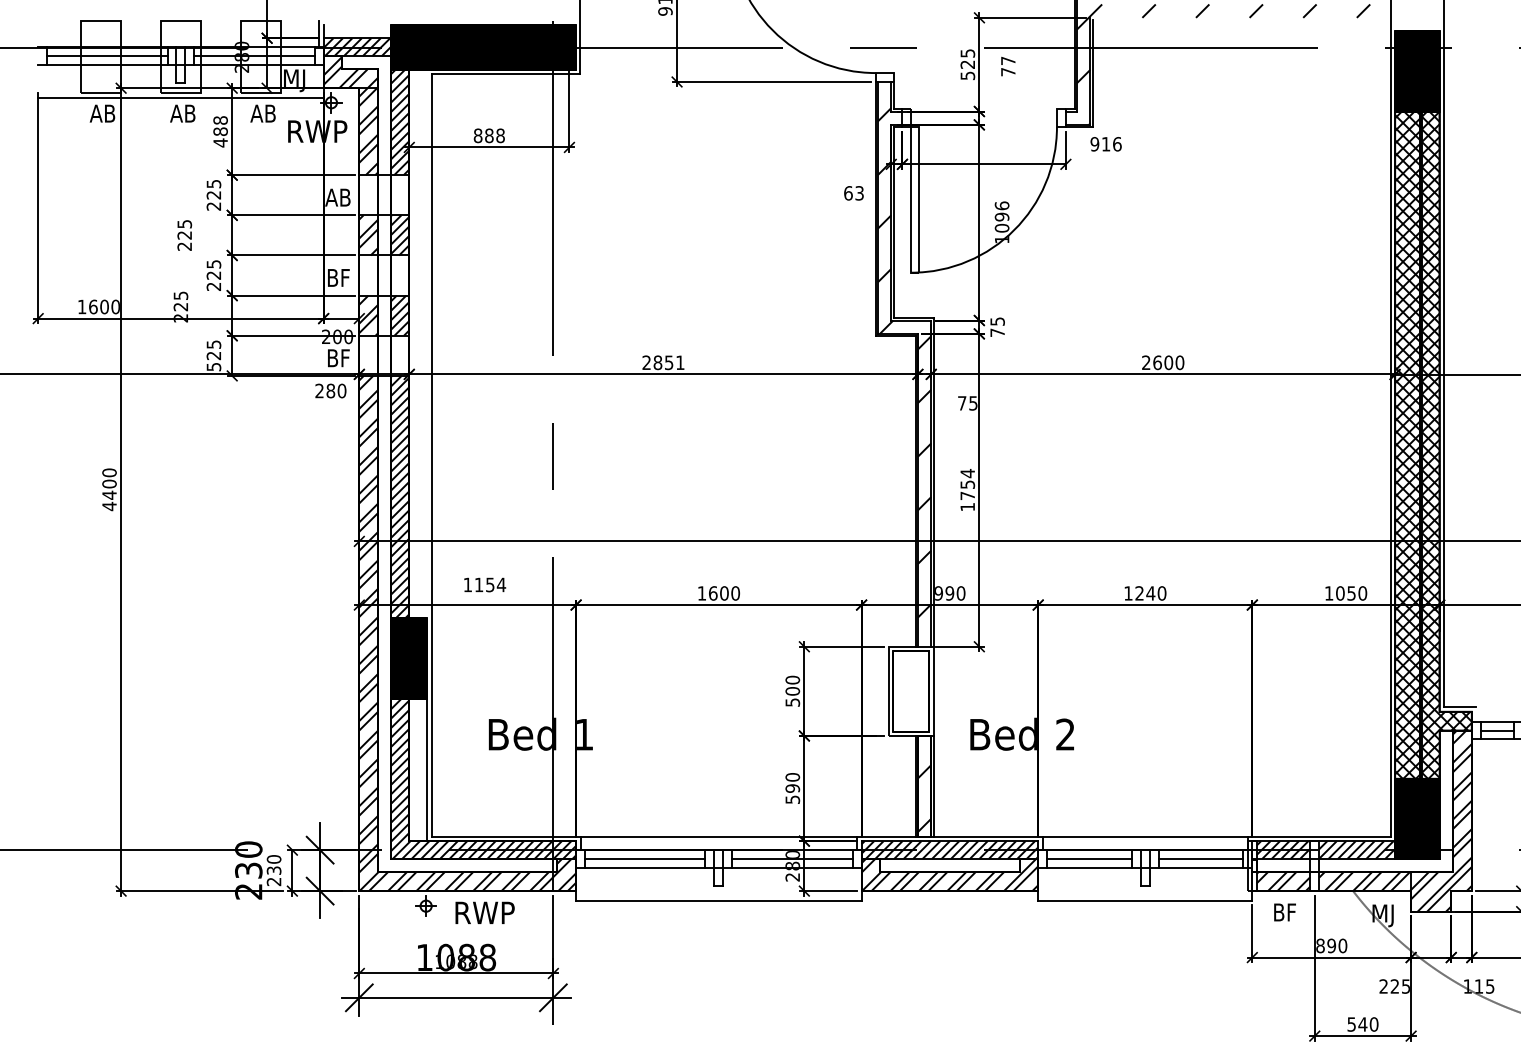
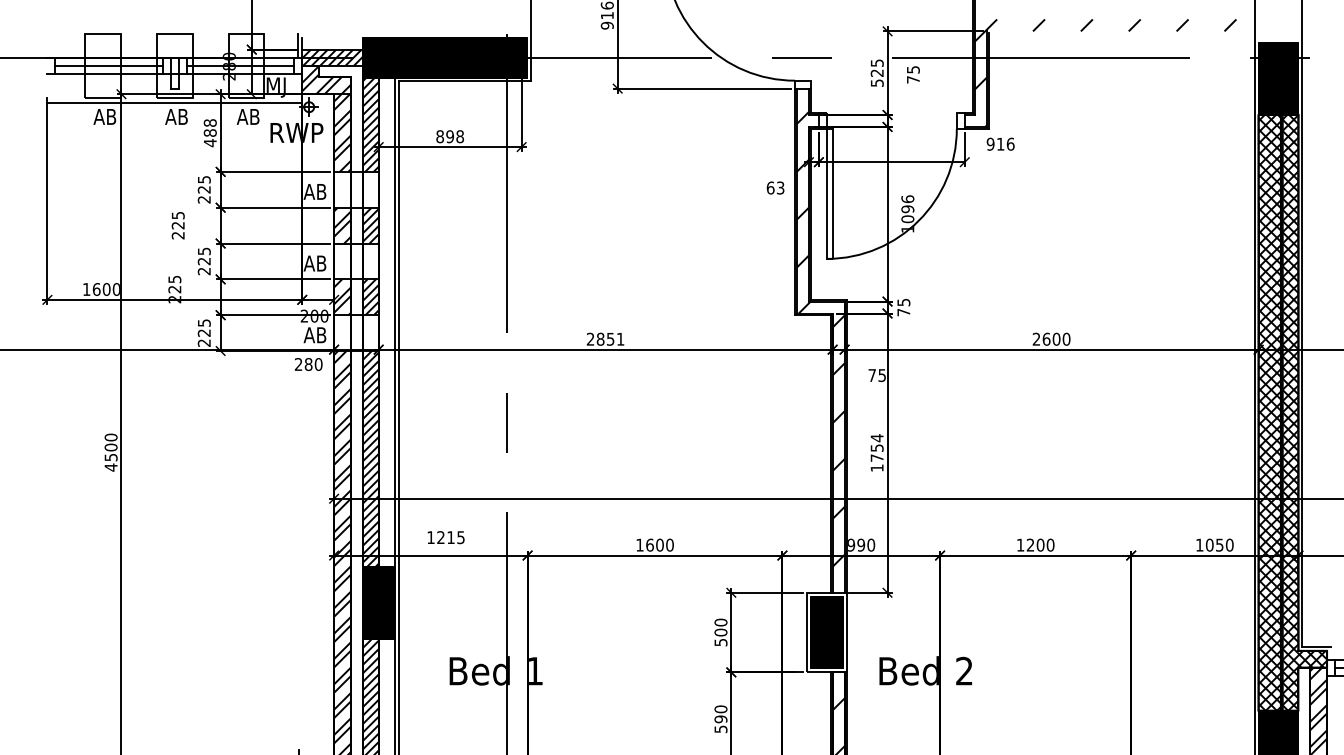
text: (1008, 60) -> (913, 69), 77 -> 75
text: (489, 135) -> (450, 136), 888 -> 898
text: (337, 277) -> (314, 263), BF -> AB
line: (427, 343) -> (394, 322), added
text: (337, 358) -> (314, 335), BF -> AB
text: (213, 367) -> (203, 343), 525 -> 225
text: (109, 494) -> (111, 456), 4400 -> 4500
text: (490, 584) -> (451, 537), 1154 -> 1215
text: (1150, 593) -> (1040, 545), 1240 -> 1200
fill: (911, 691) -> (826, 632), added

